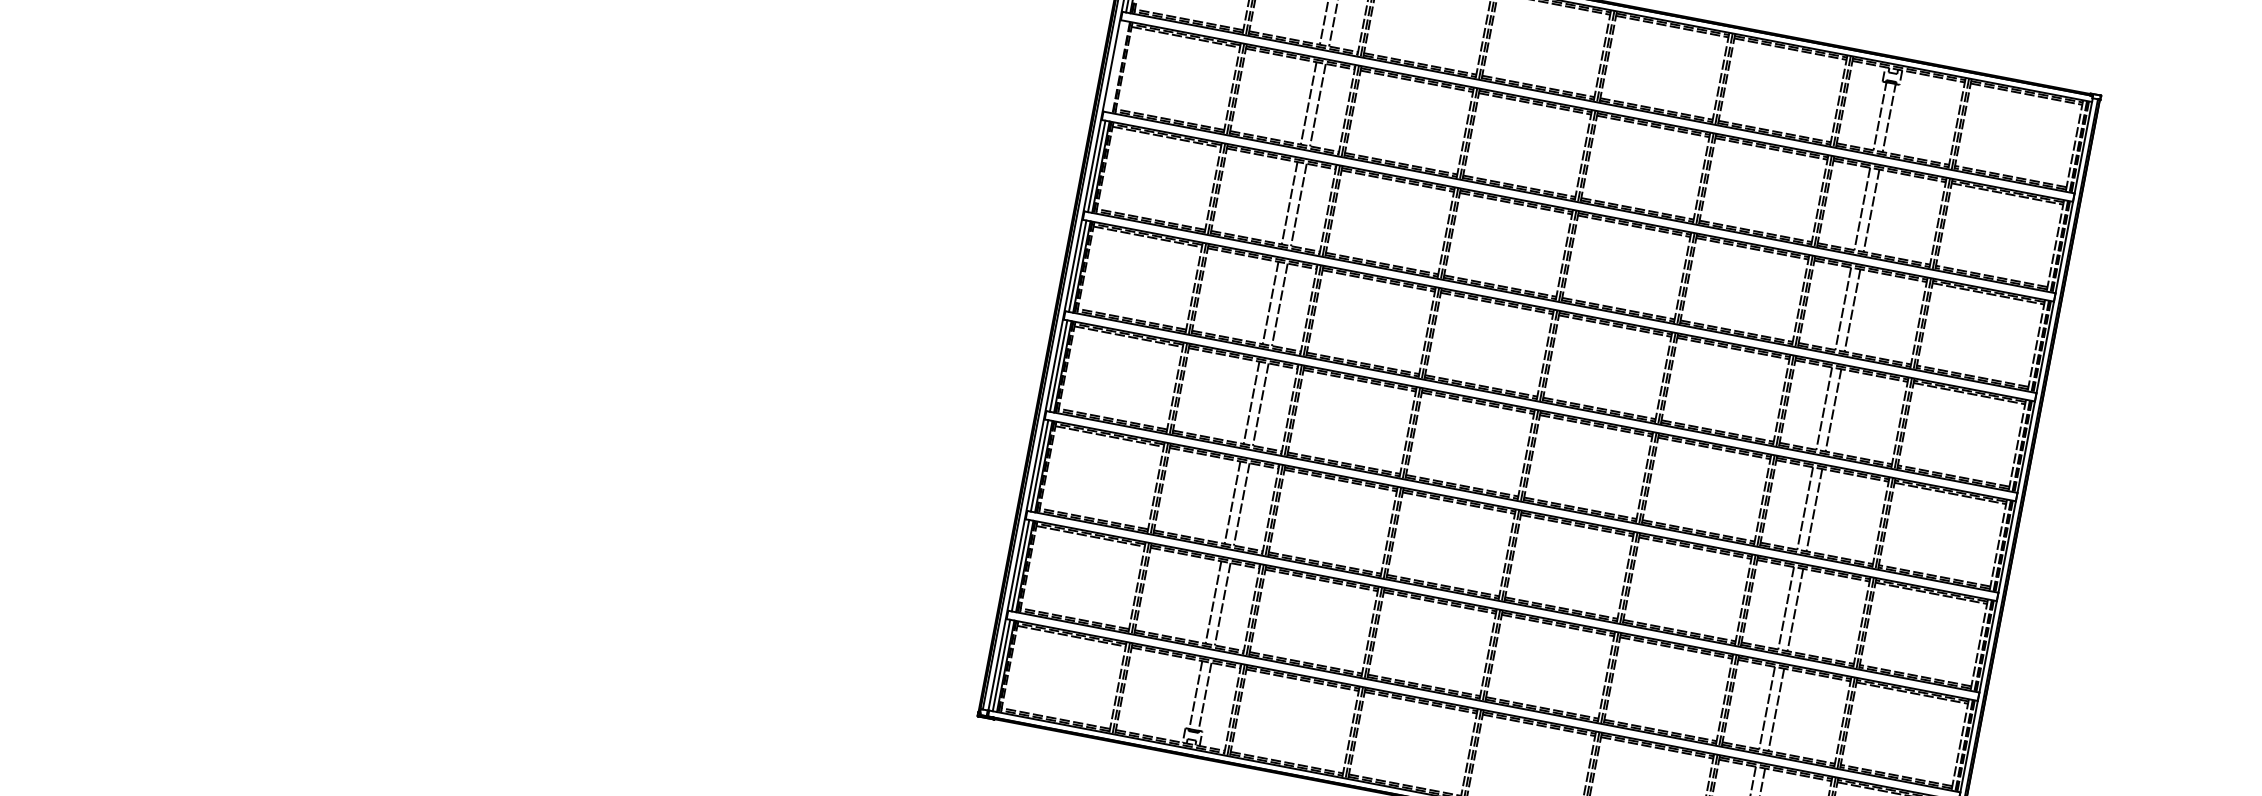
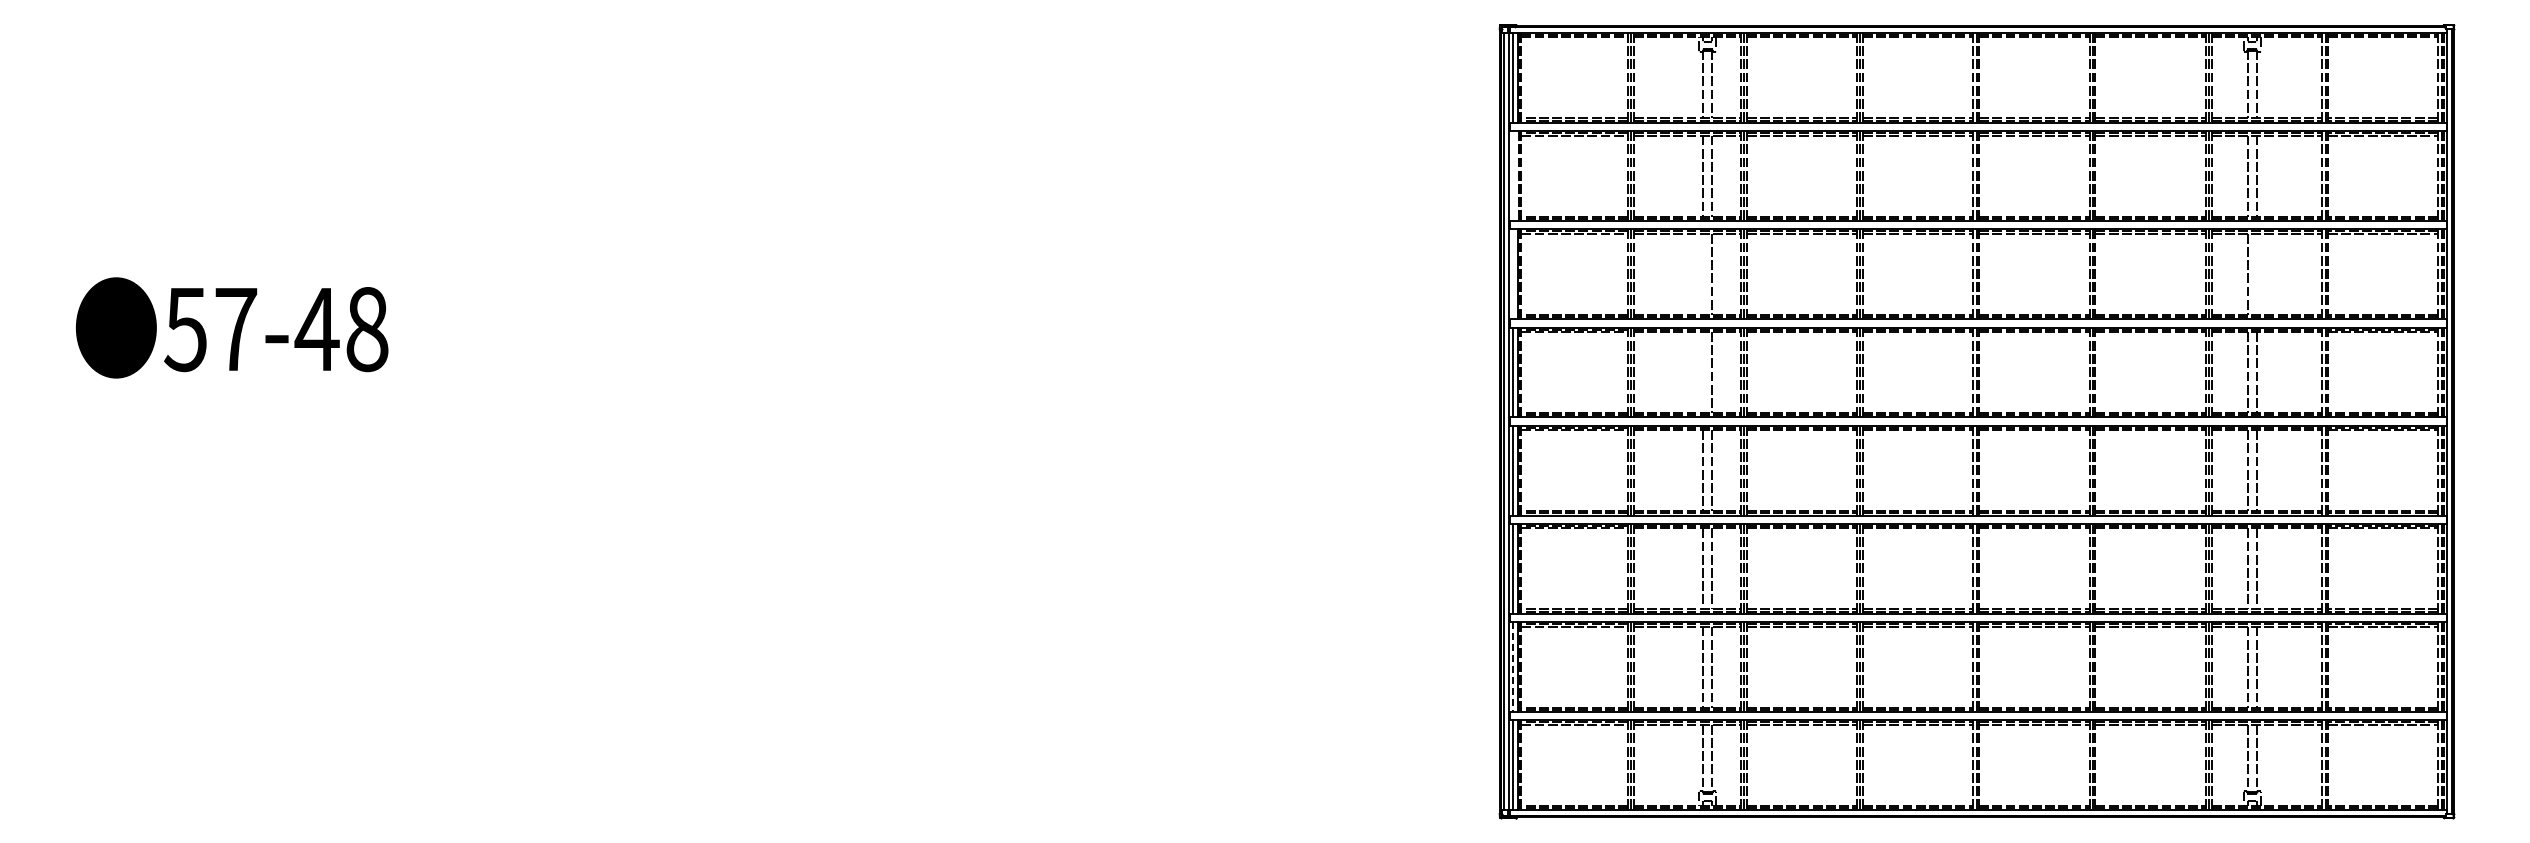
line: (1096, 166) -> (1513, 274), removed
line: (1290, 202) -> (1703, 273), removed
line: (1271, 302) -> (1703, 371), removed
line: (1852, 309) -> (2256, 273), removed
line: (1020, 566) -> (1513, 667), solid -> dashed

